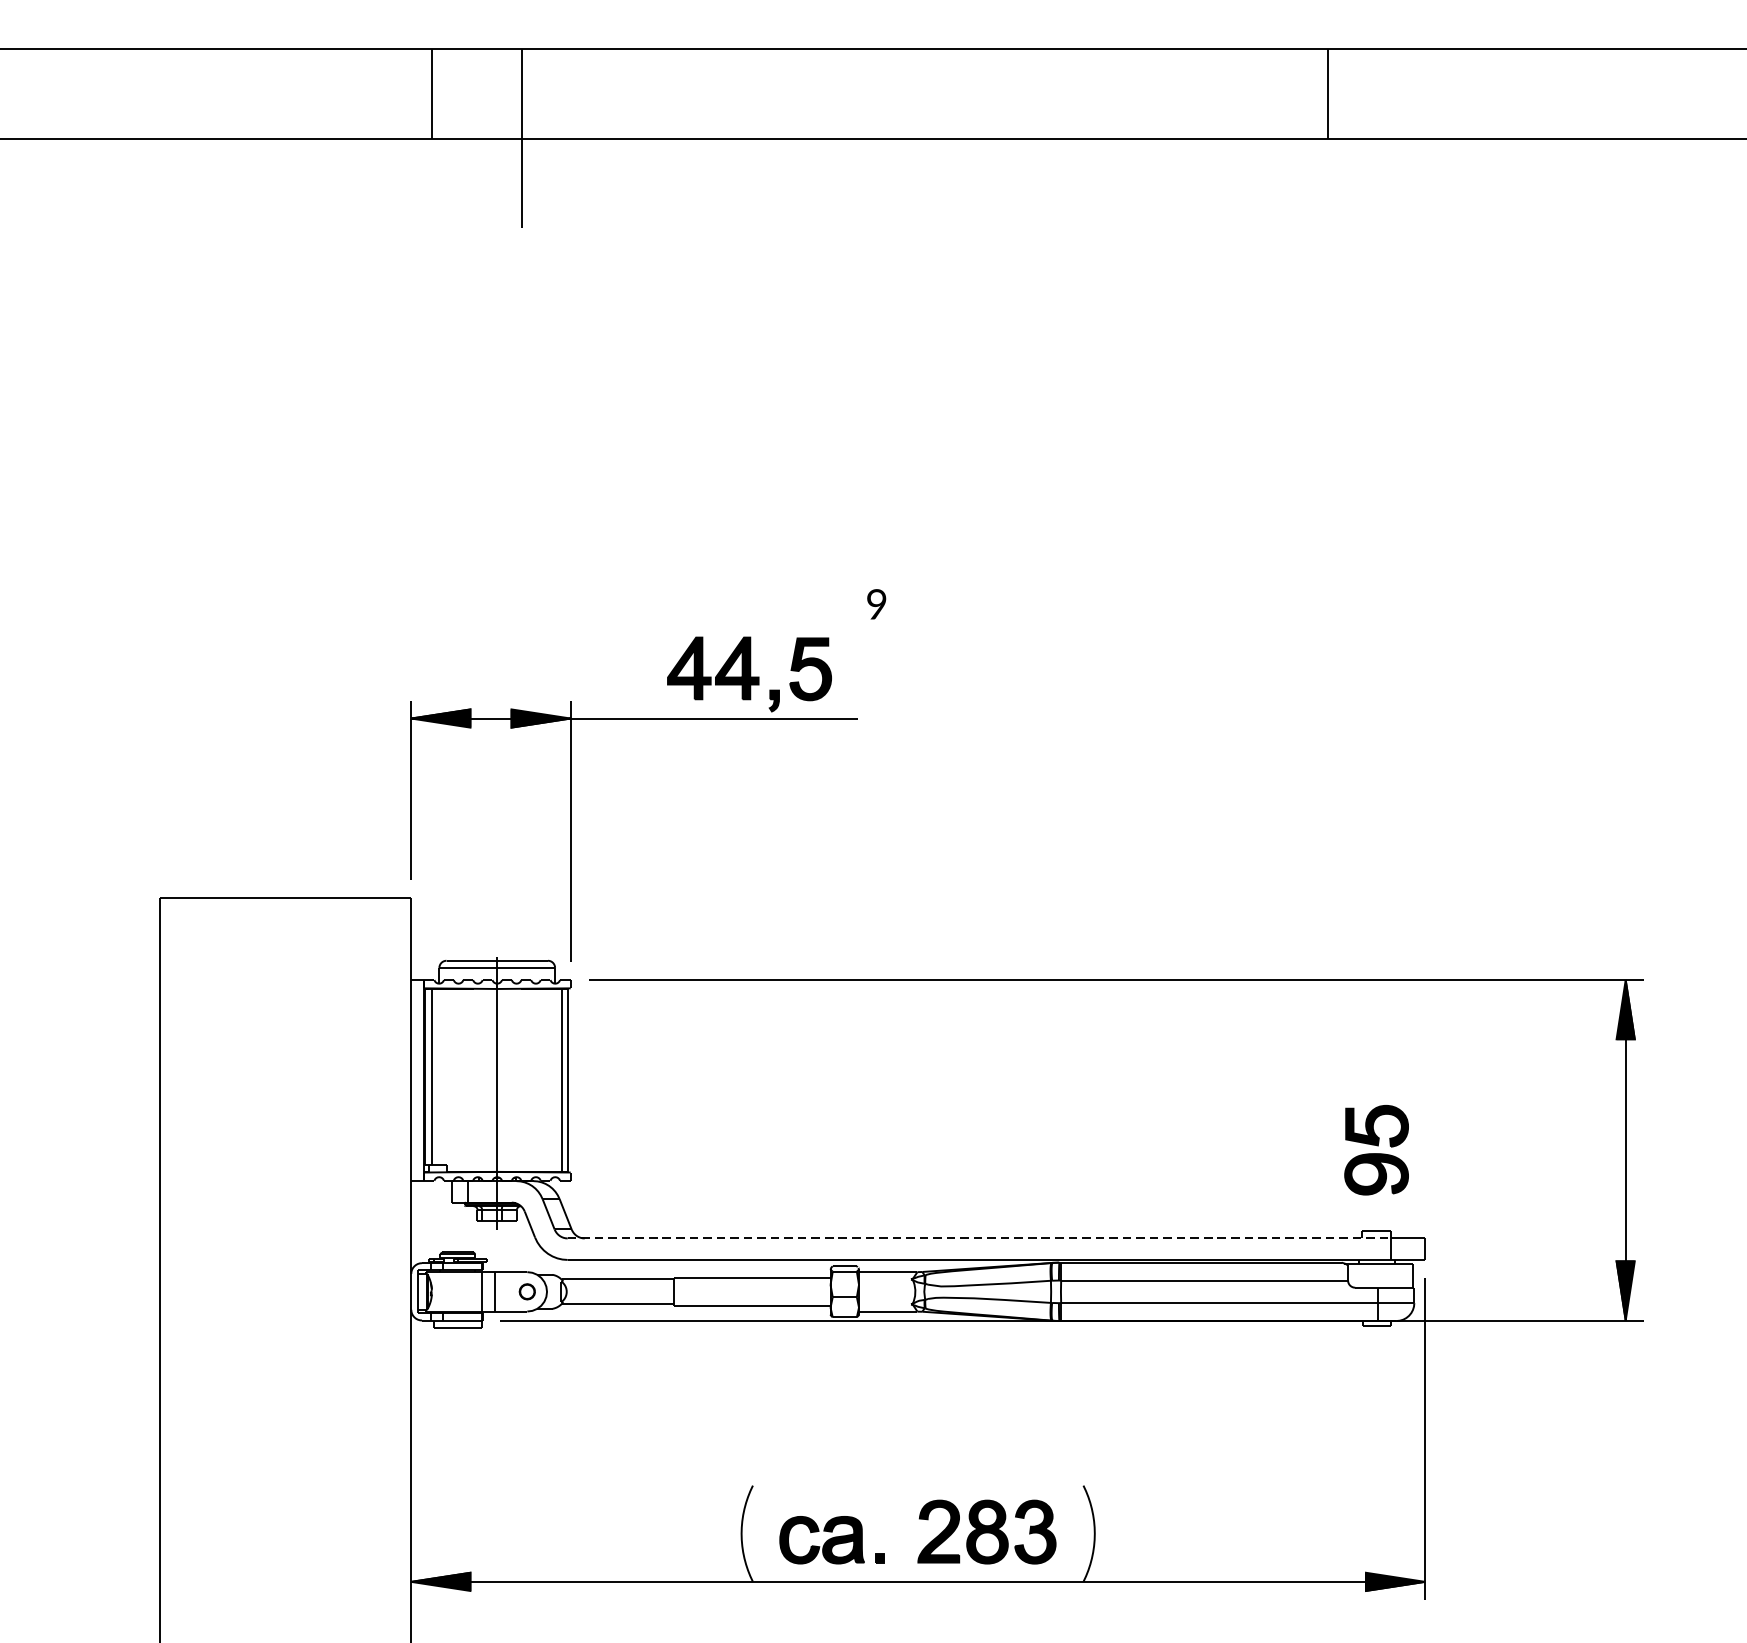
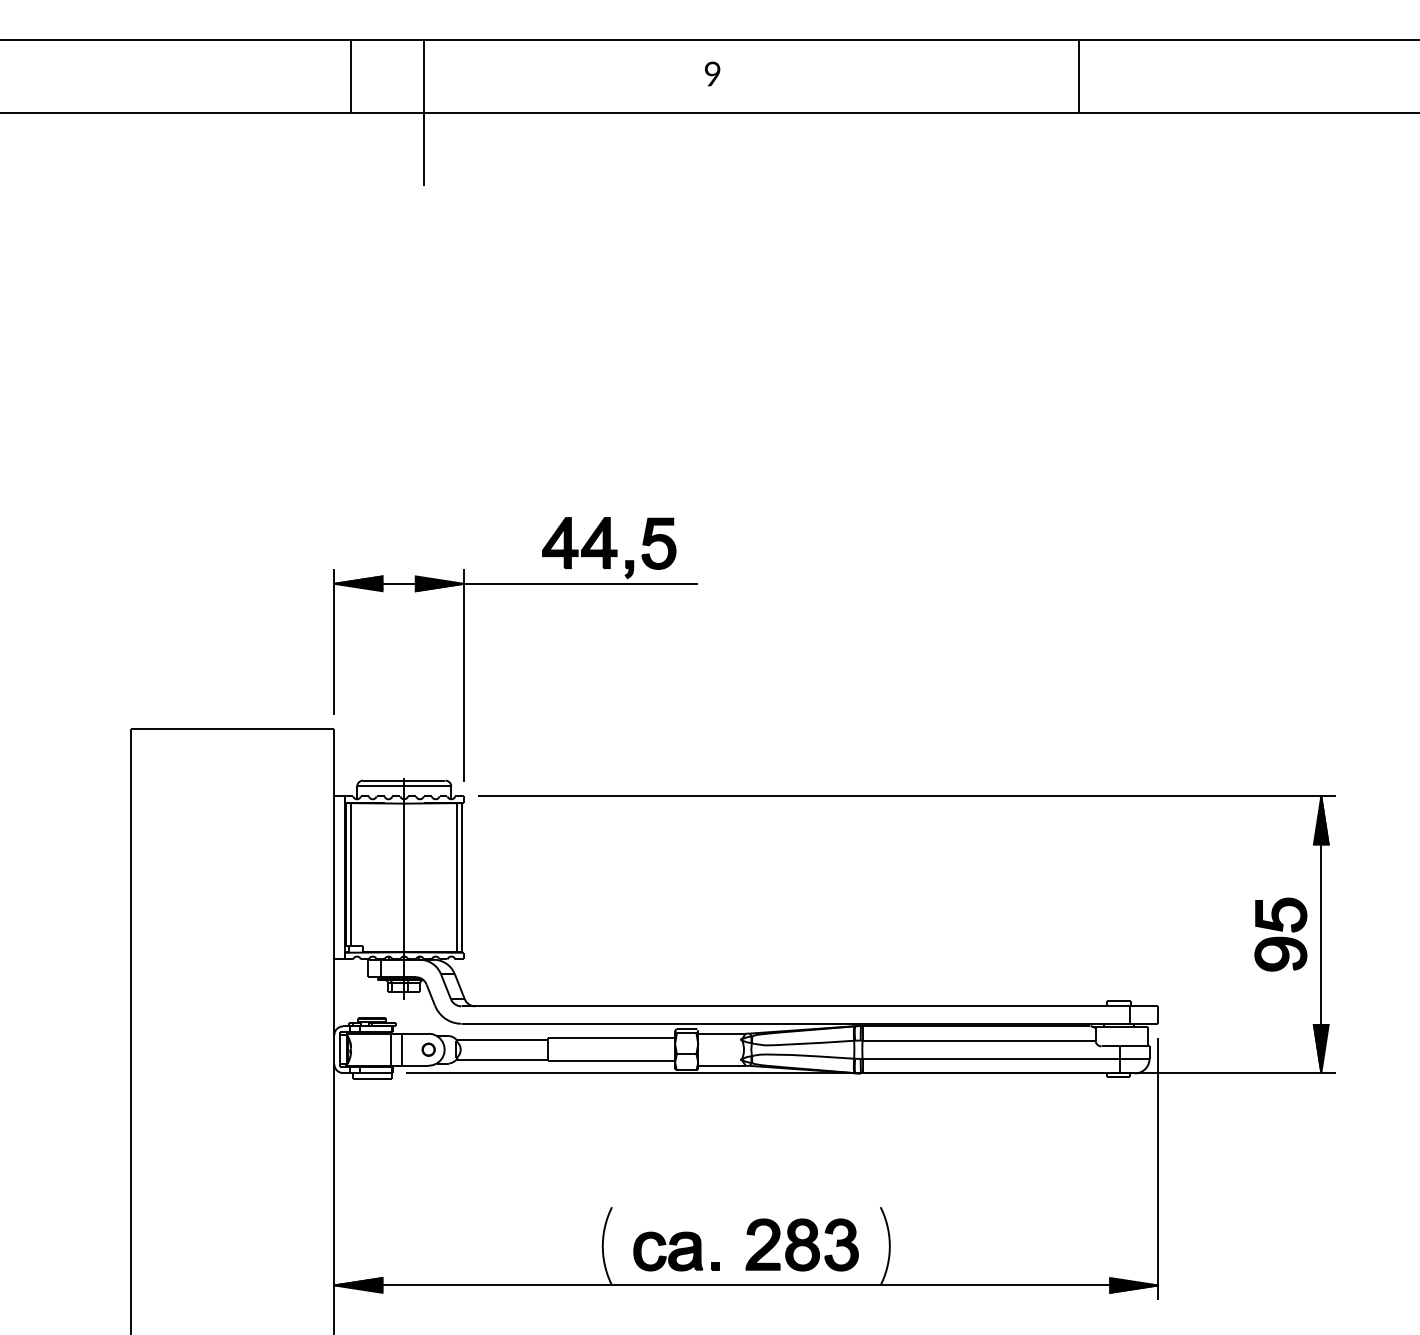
text: (876, 603) -> (712, 73), moved
part: (1376, 1150) -> (1280, 934), moved
line: (979, 1238) -> (796, 1006), dashed -> solid

